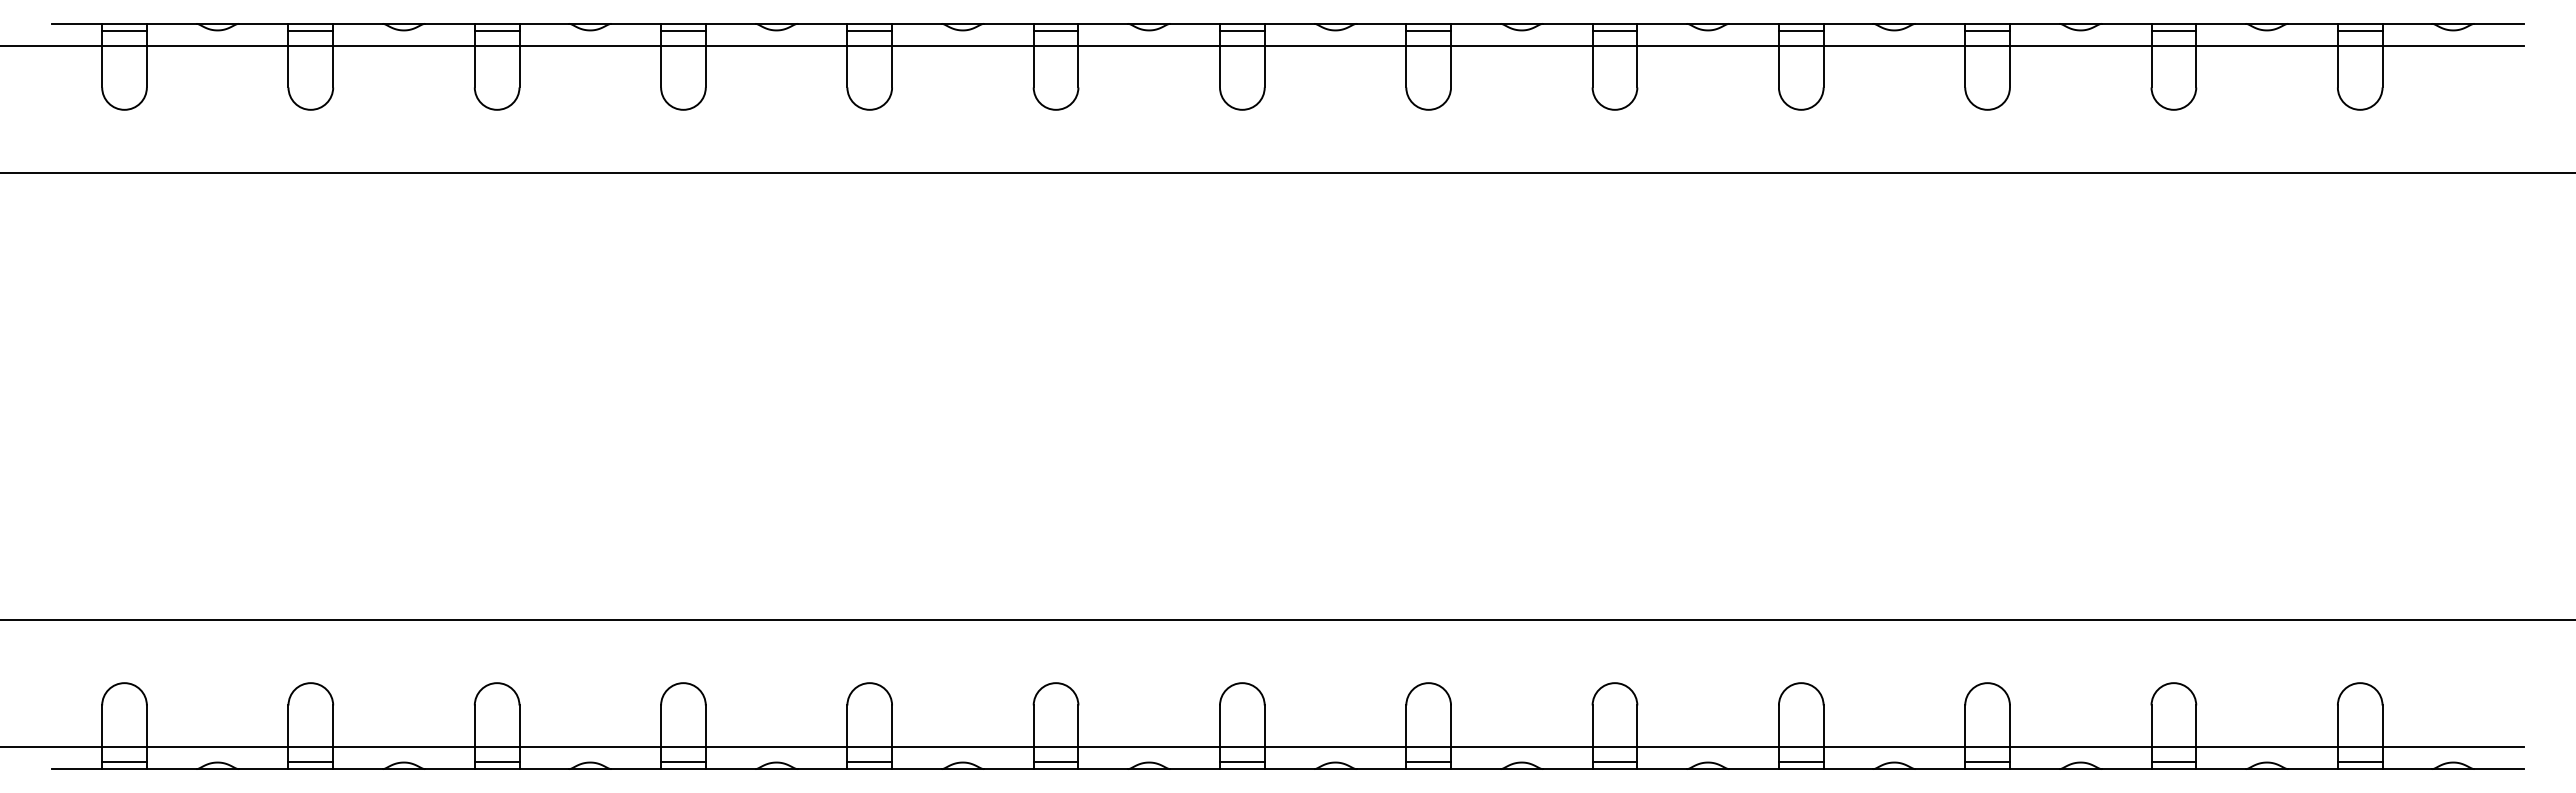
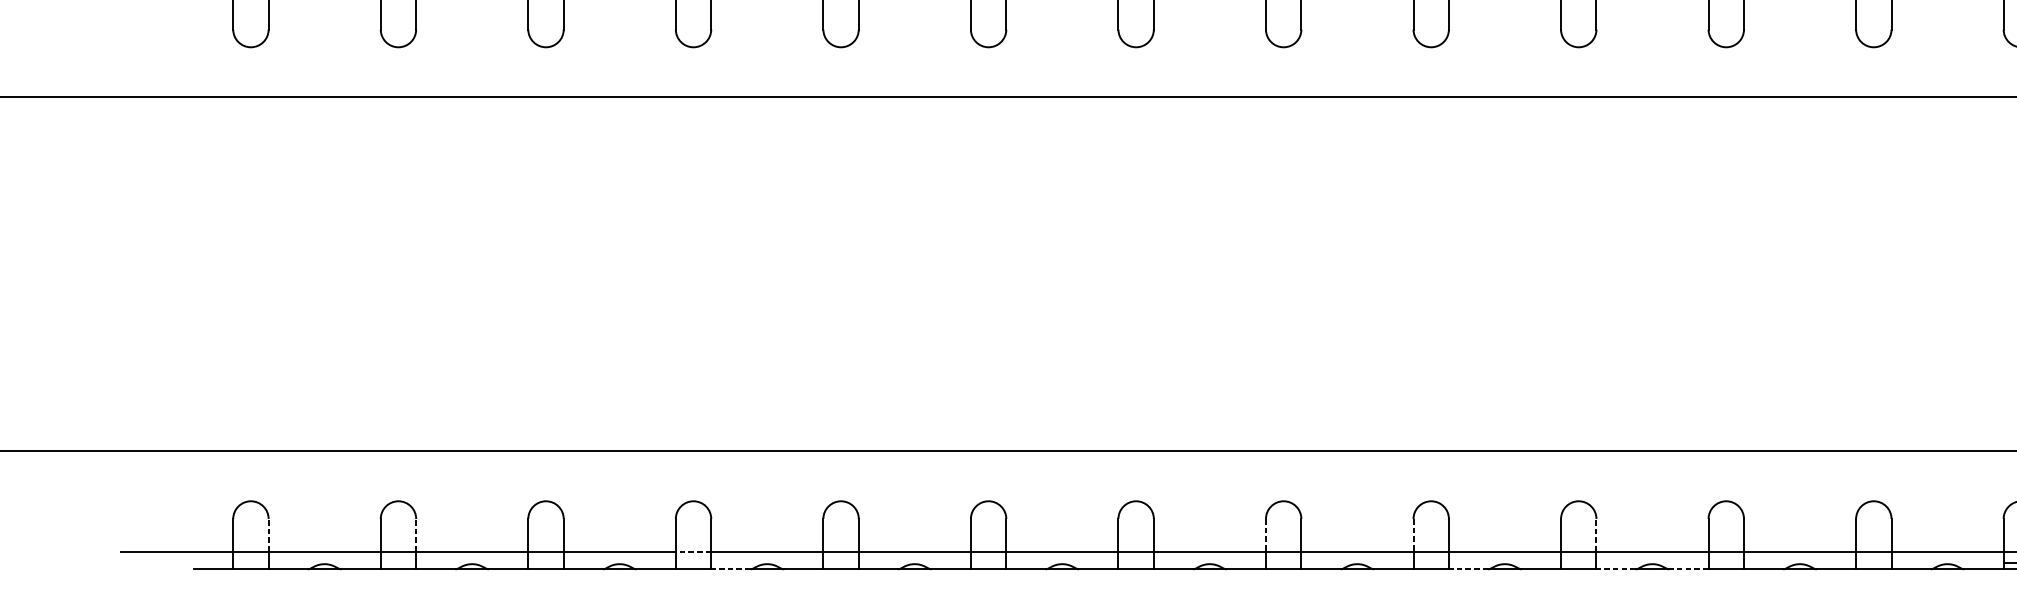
line: (146, 726) -> (268, 535), solid -> dashed
line: (333, 726) -> (416, 535), solid -> dashed
line: (1406, 726) -> (1266, 535), solid -> dashed
line: (1592, 726) -> (1413, 535), solid -> dashed
line: (1823, 726) -> (1596, 535), solid -> dashed
line: (682, 746) -> (692, 551), solid -> dashed
line: (124, 761) -> (250, 563), removed
line: (310, 761) -> (398, 563), removed
line: (496, 761) -> (545, 563), removed
line: (683, 761) -> (693, 563), removed
line: (869, 761) -> (840, 563), removed
line: (1055, 761) -> (988, 563), removed
line: (1242, 761) -> (1136, 563), removed
line: (1428, 761) -> (1283, 563), removed
line: (1614, 761) -> (1430, 563), removed
line: (1800, 761) -> (1578, 563), removed
line: (1987, 761) -> (1726, 563), removed
line: (2173, 761) -> (1873, 563), removed
line: (730, 769) -> (730, 569), solid -> dashed
line: (1662, 769) -> (1468, 569), solid -> dashed
line: (1848, 769) -> (1616, 569), solid -> dashed
line: (1940, 769) -> (1689, 569), solid -> dashed

